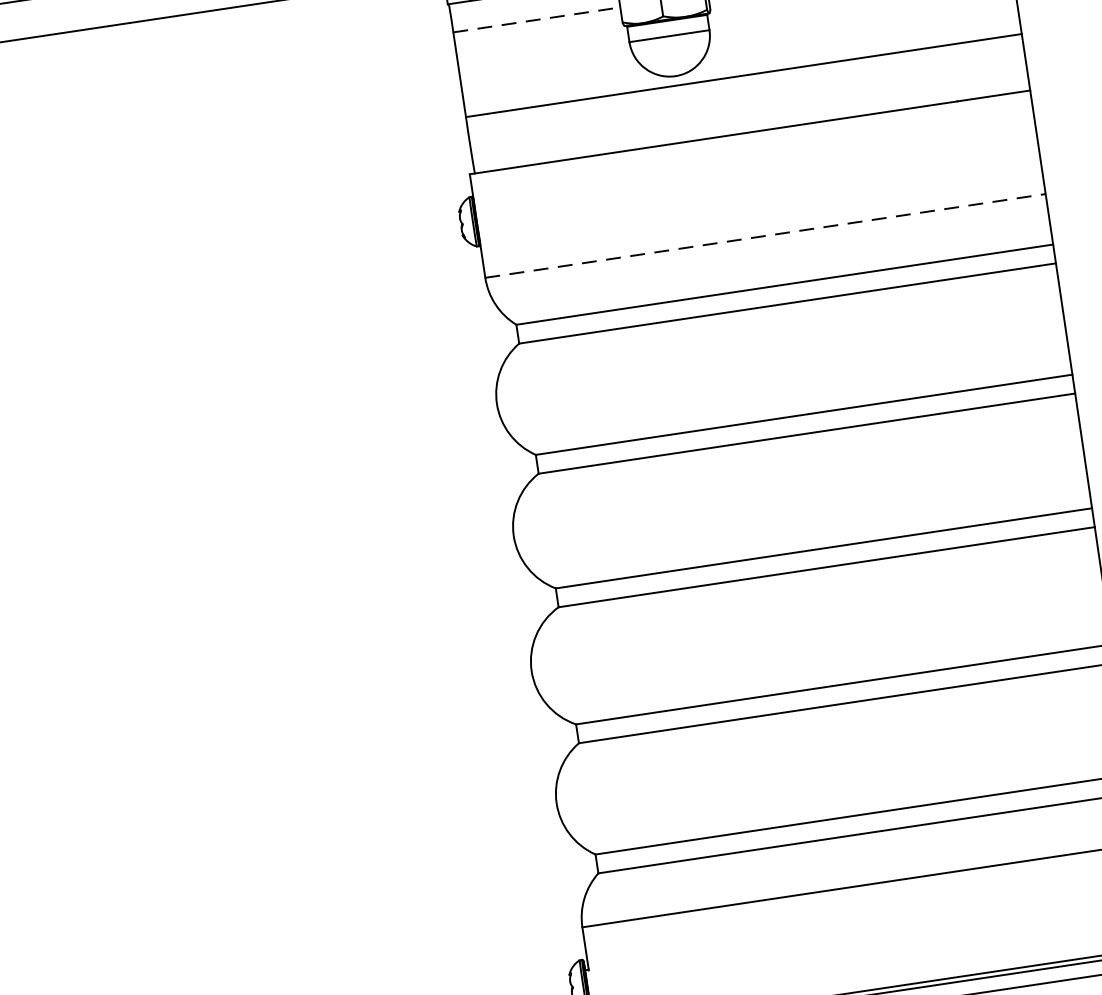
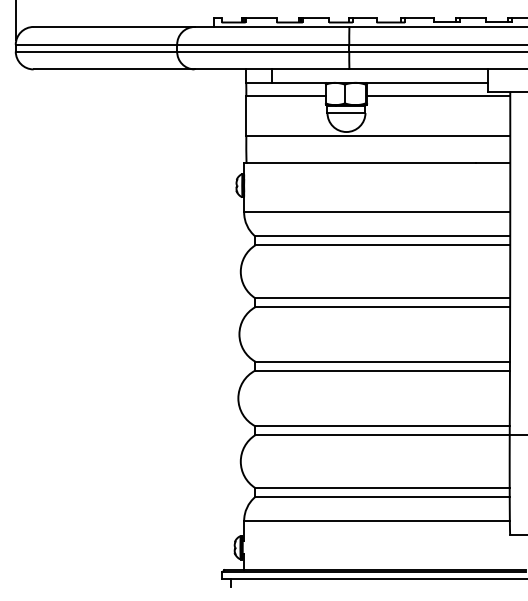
line: (535, 20) -> (285, 96), dashed -> solid
line: (766, 235) -> (377, 212), dashed -> solid

